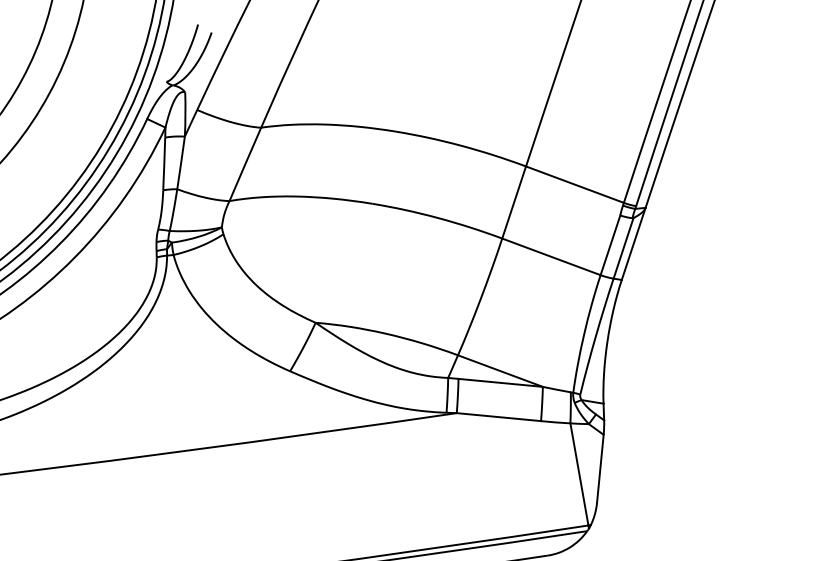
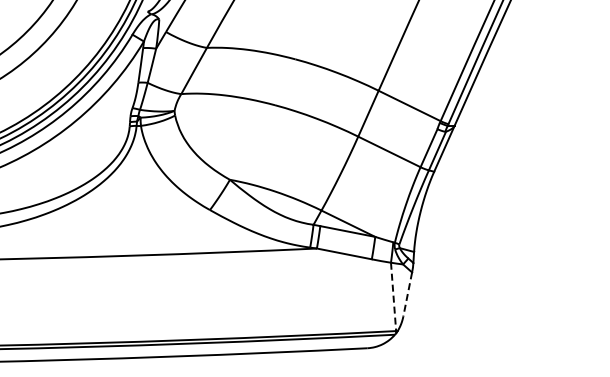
line: (600, 468) -> (407, 294), solid -> dashed
line: (579, 475) -> (393, 297), solid -> dashed

